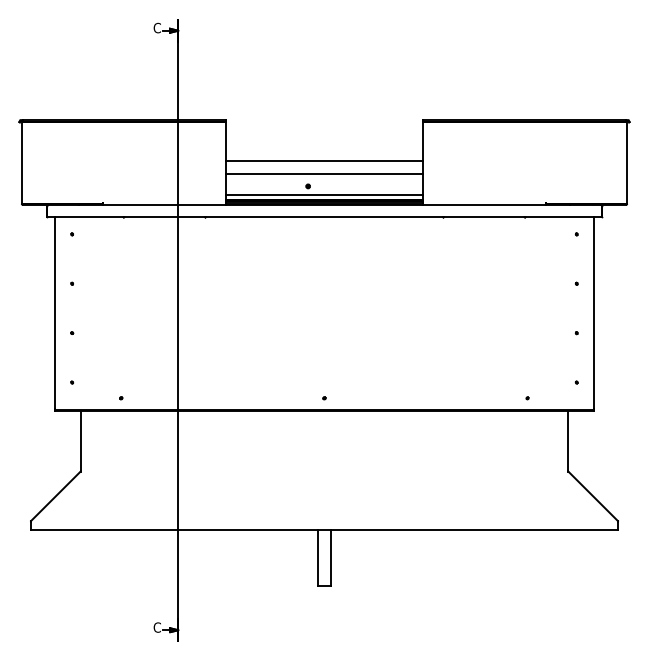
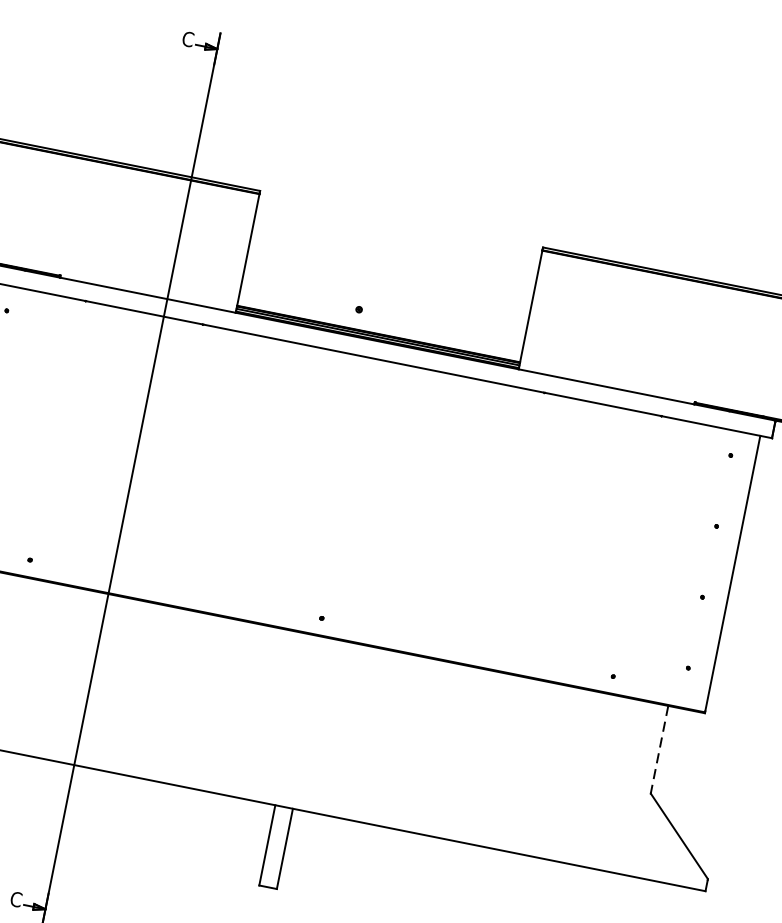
line: (324, 161) -> (389, 278), removed
line: (324, 174) -> (385, 297), removed
line: (324, 194) -> (380, 325), removed
line: (568, 441) -> (659, 750), solid -> dashed

